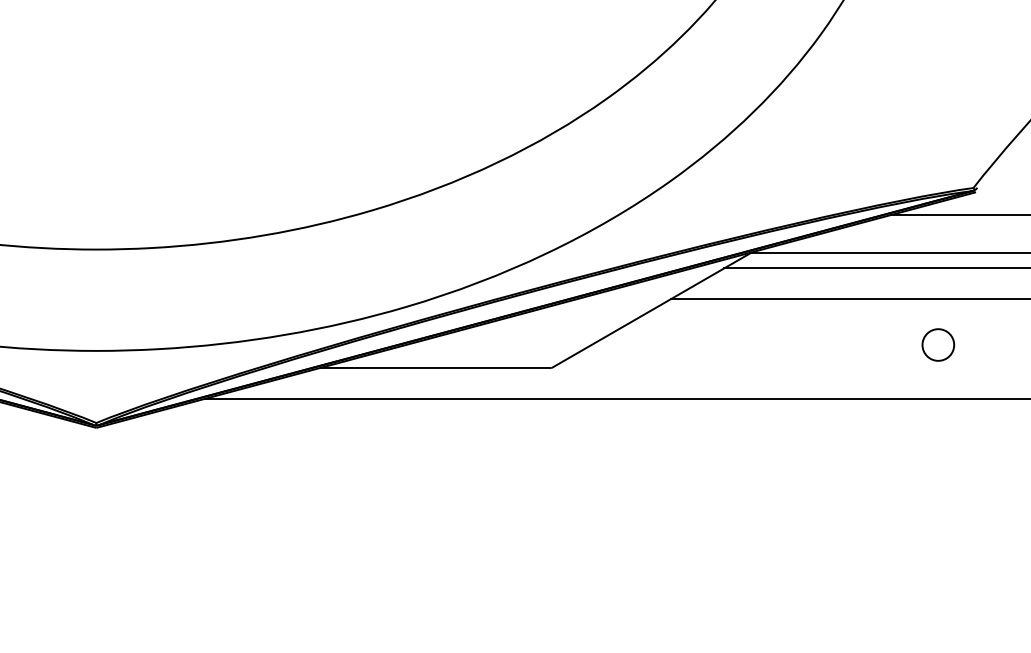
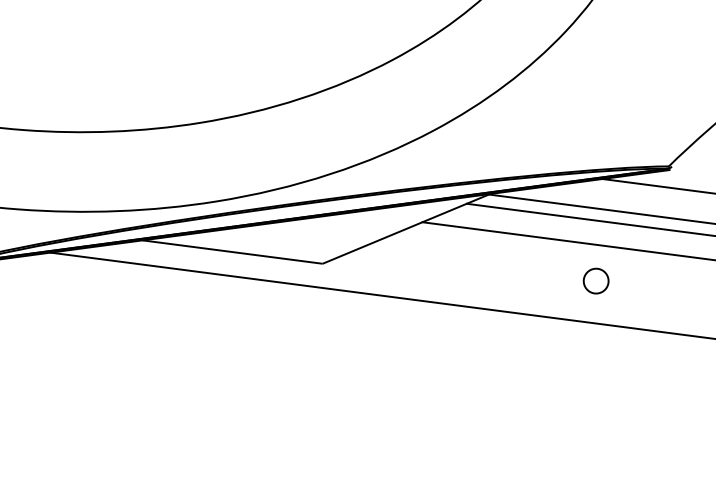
circle: (938, 344) -> (596, 280), moved

